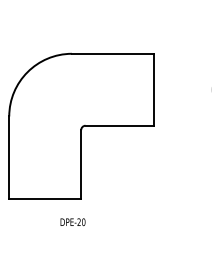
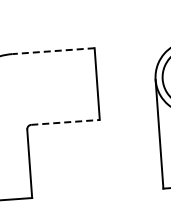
line: (112, 53) -> (52, 50), solid -> dashed
line: (120, 125) -> (66, 122), solid -> dashed

